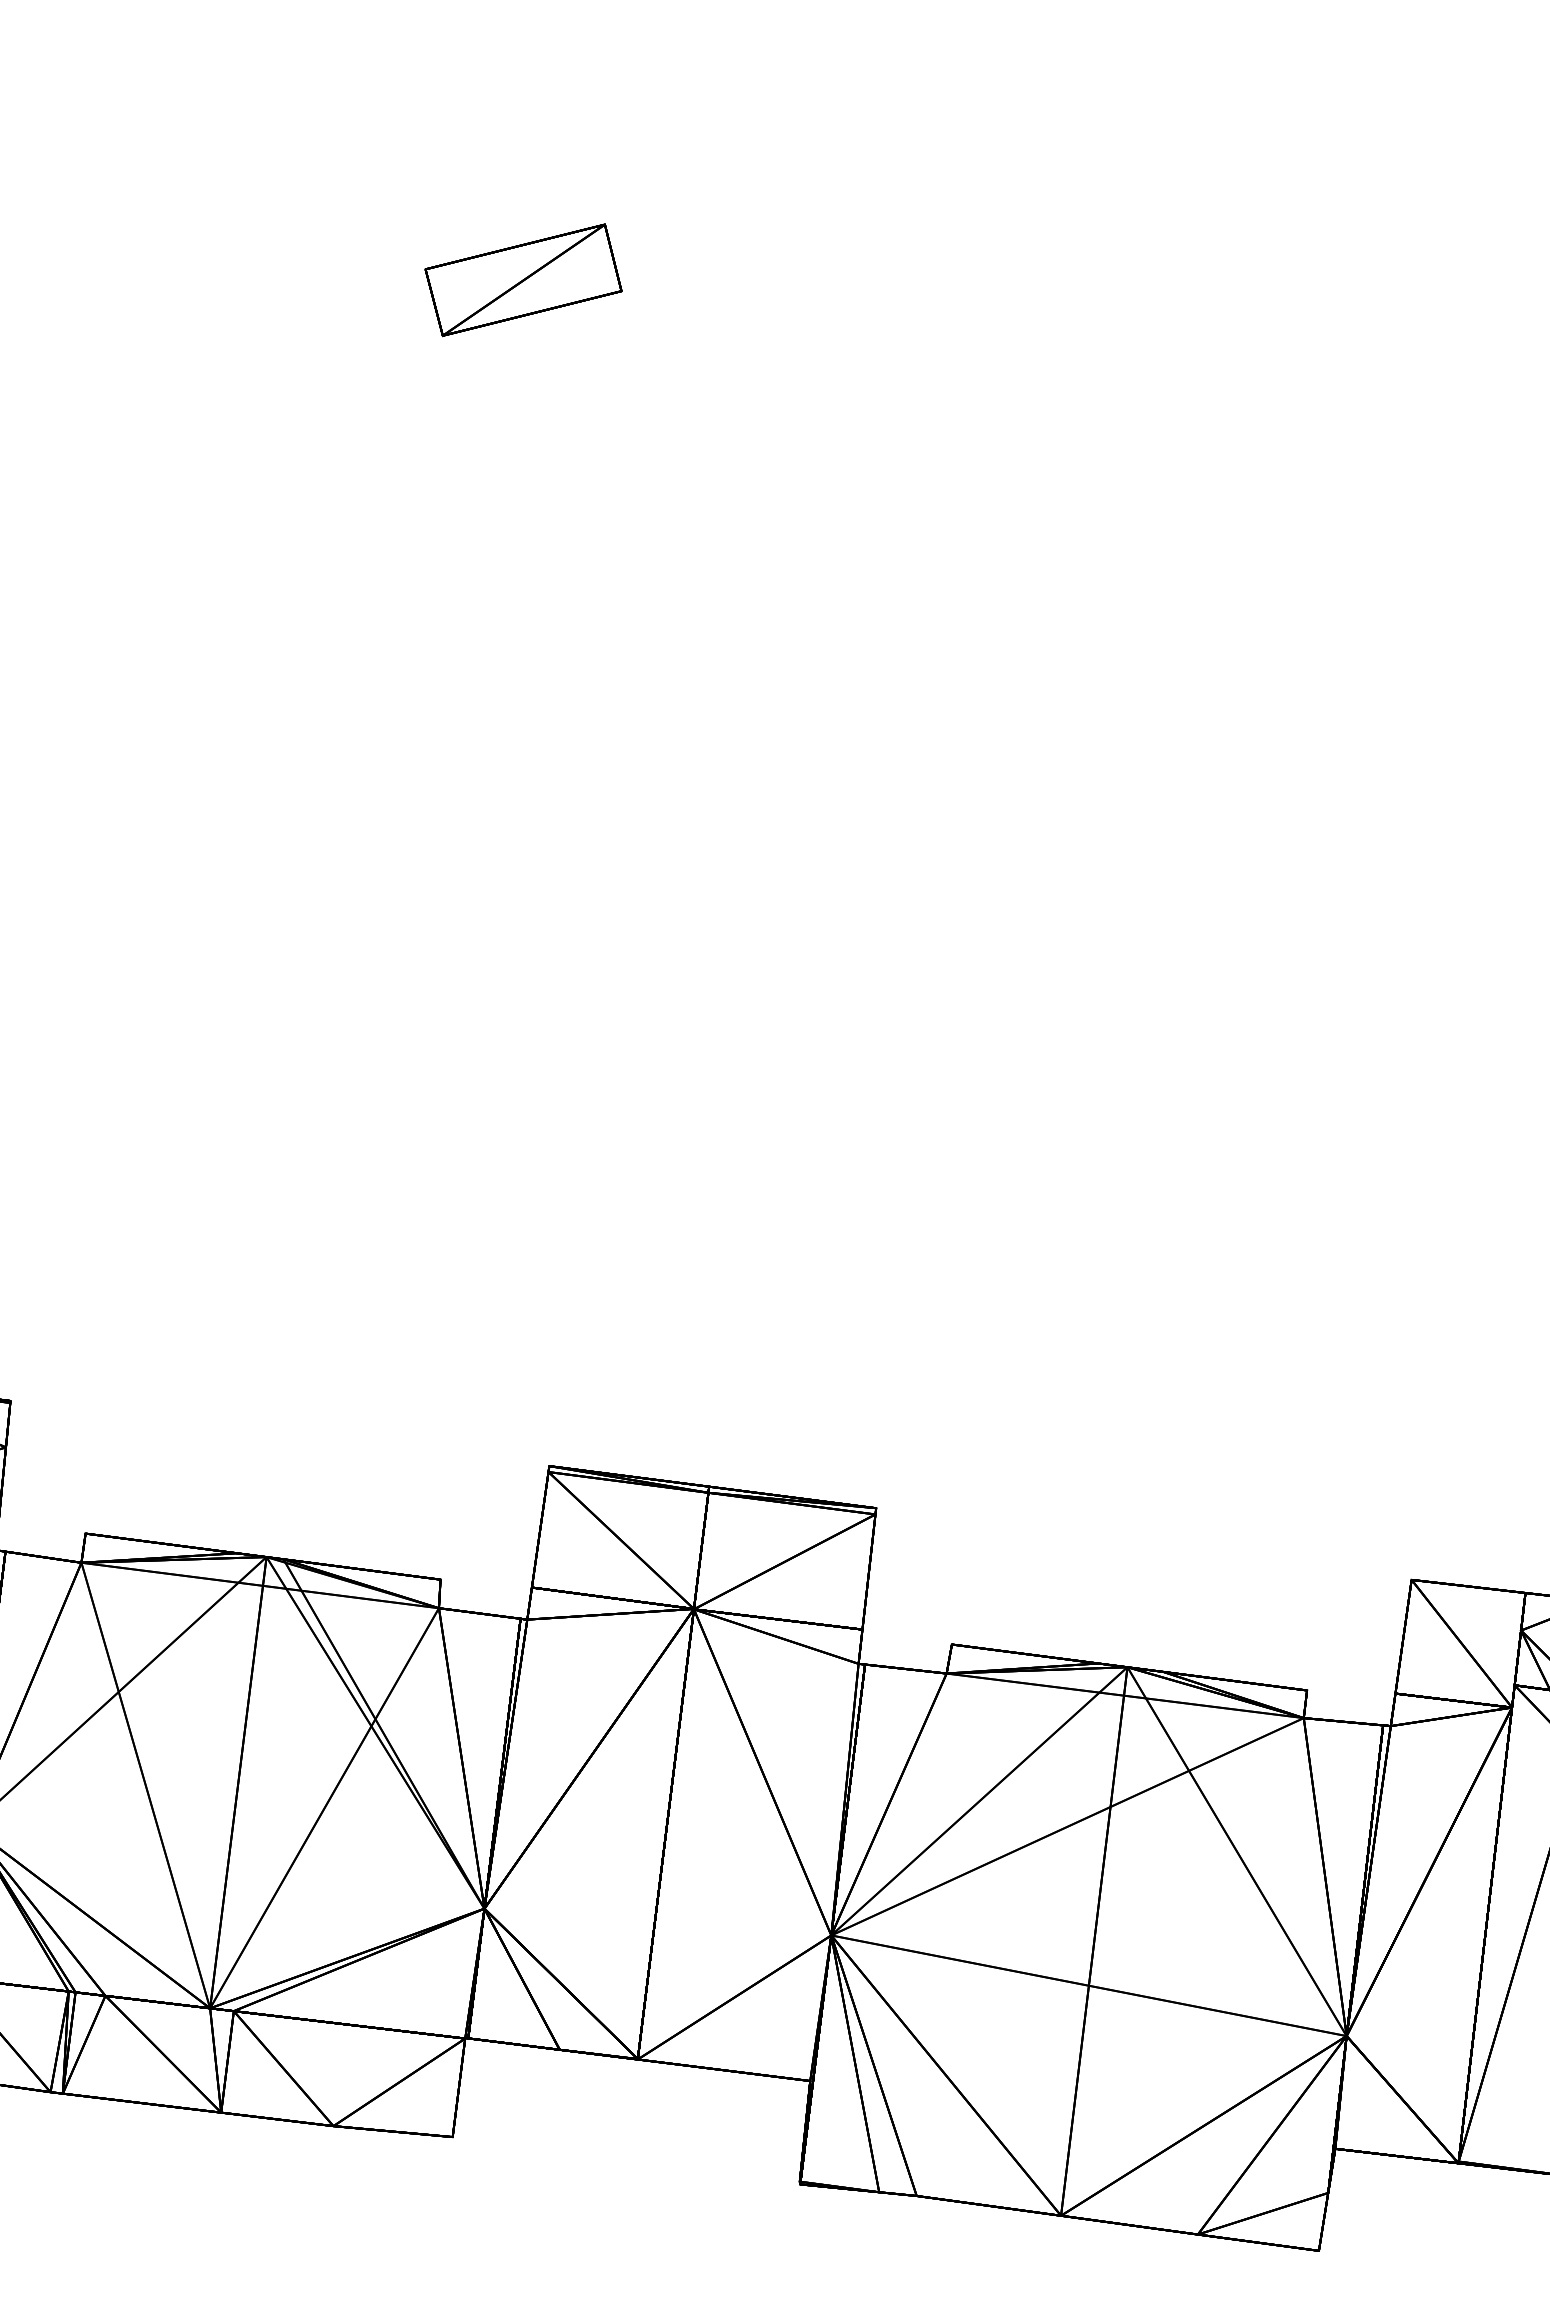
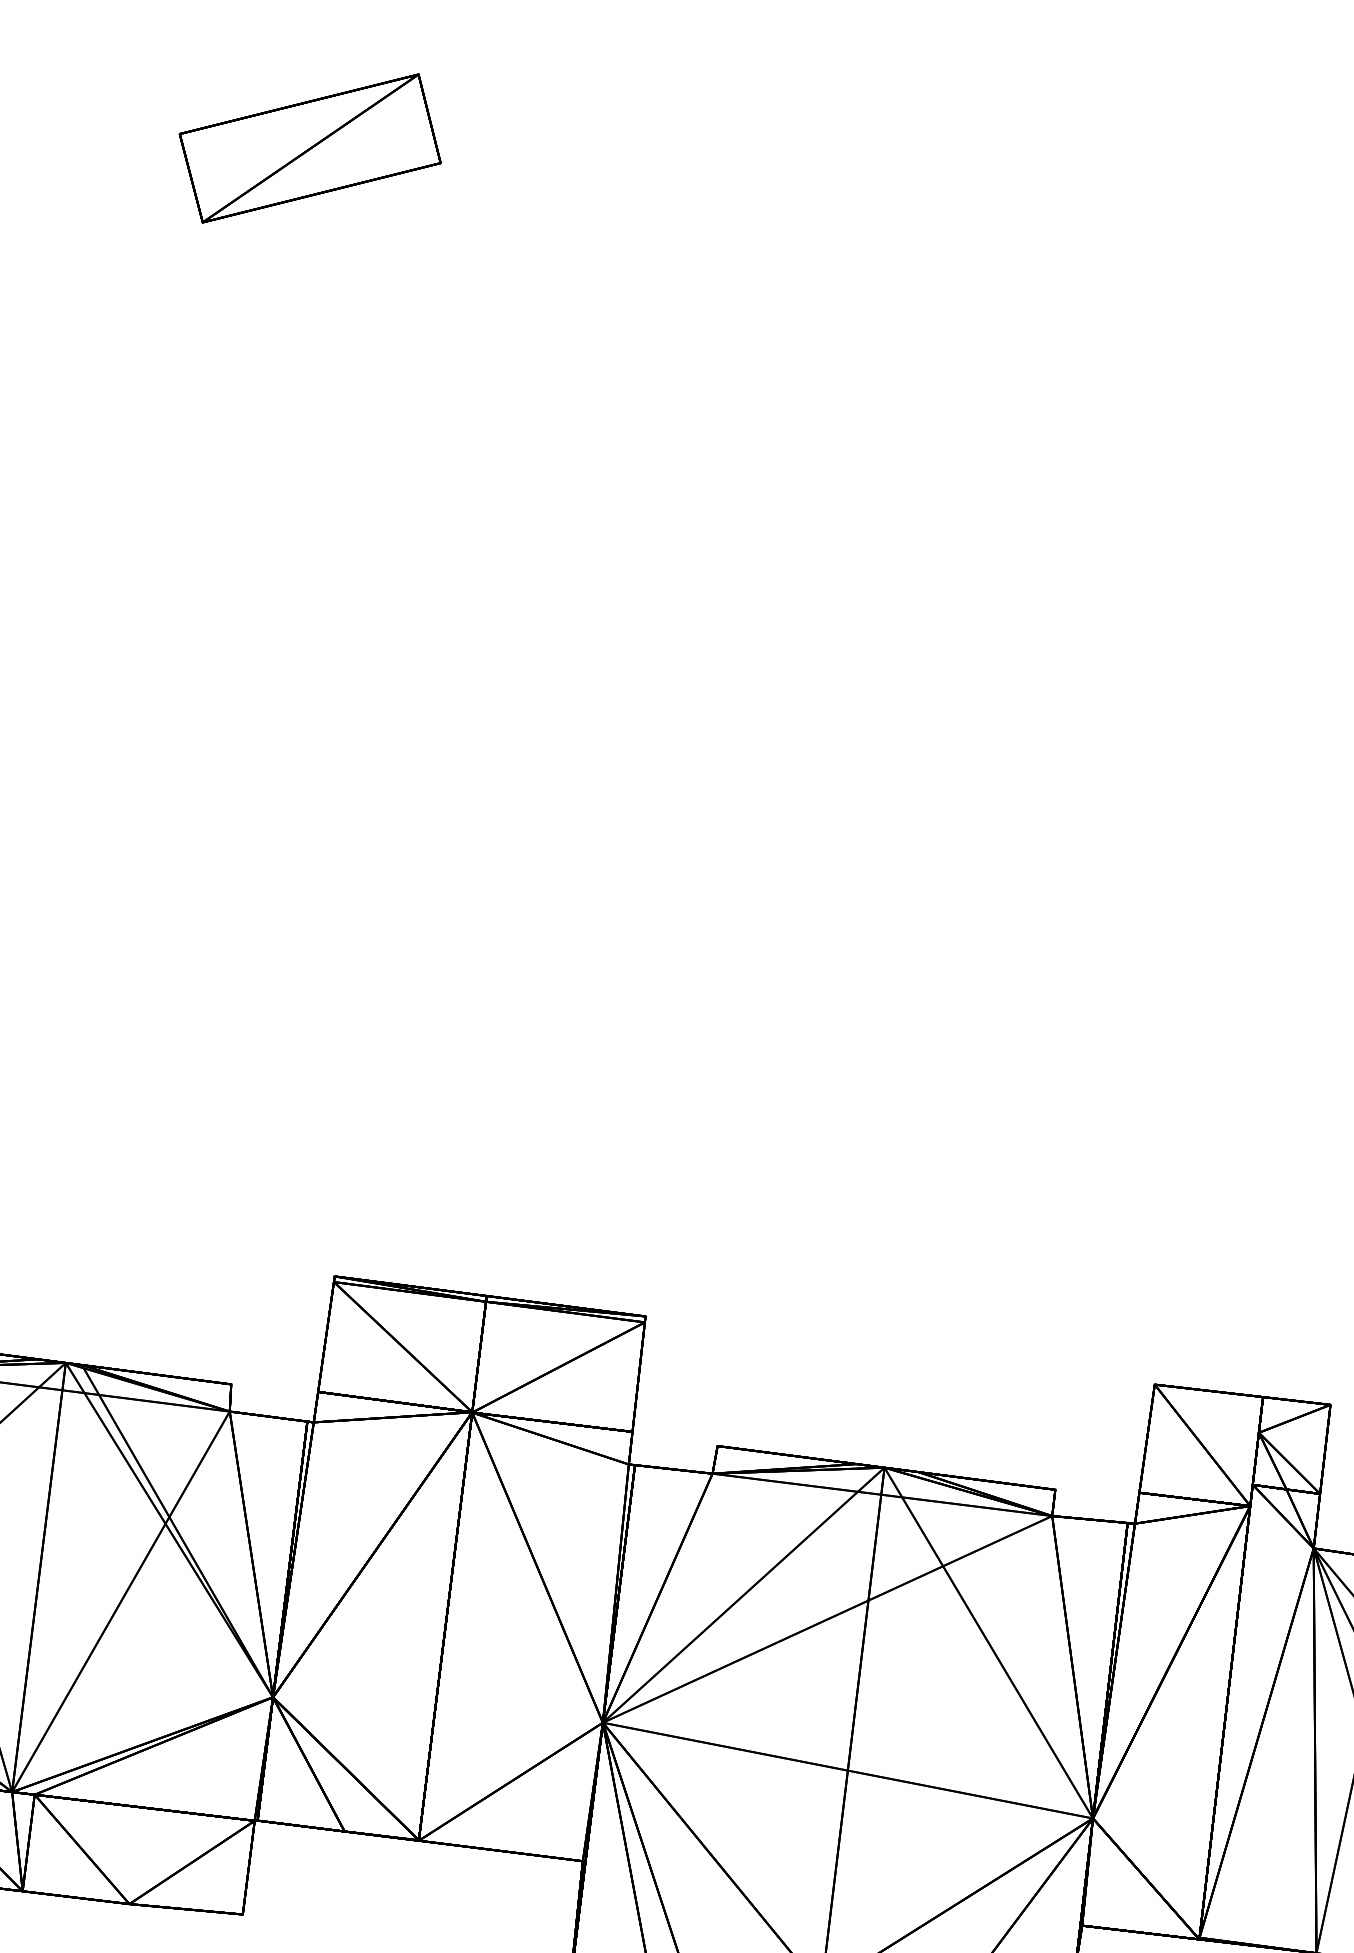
part: (523, 280) -> (310, 148), size x1.4

